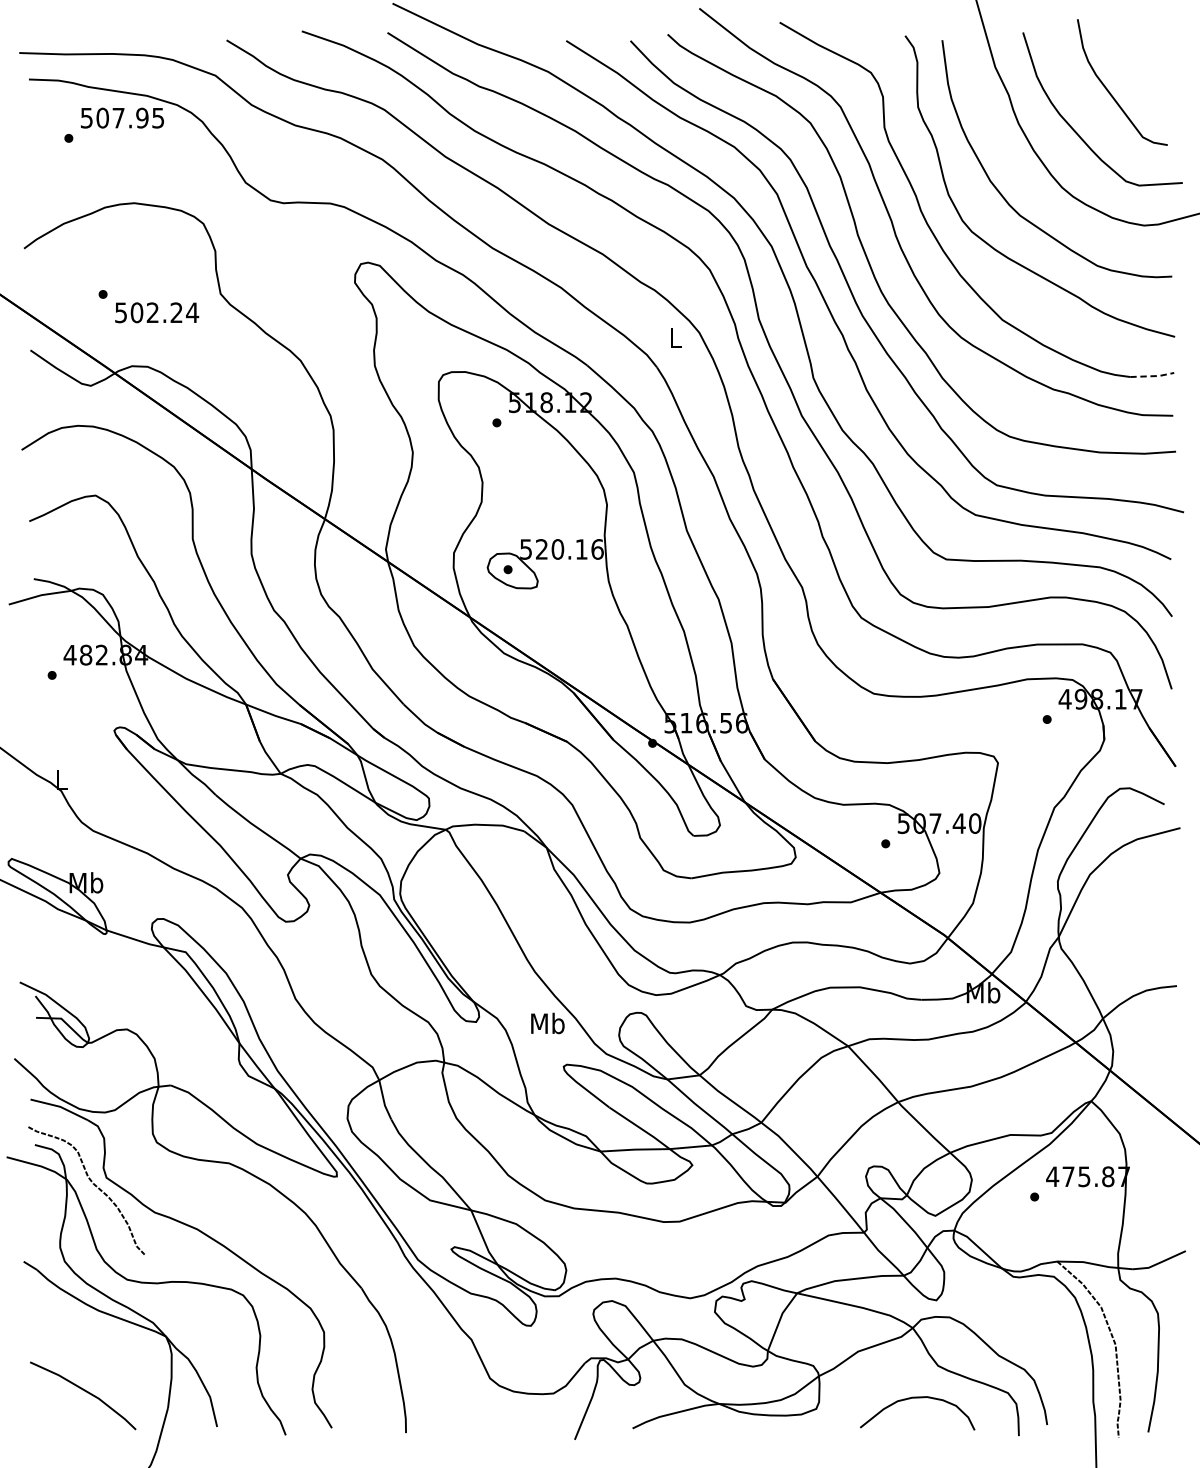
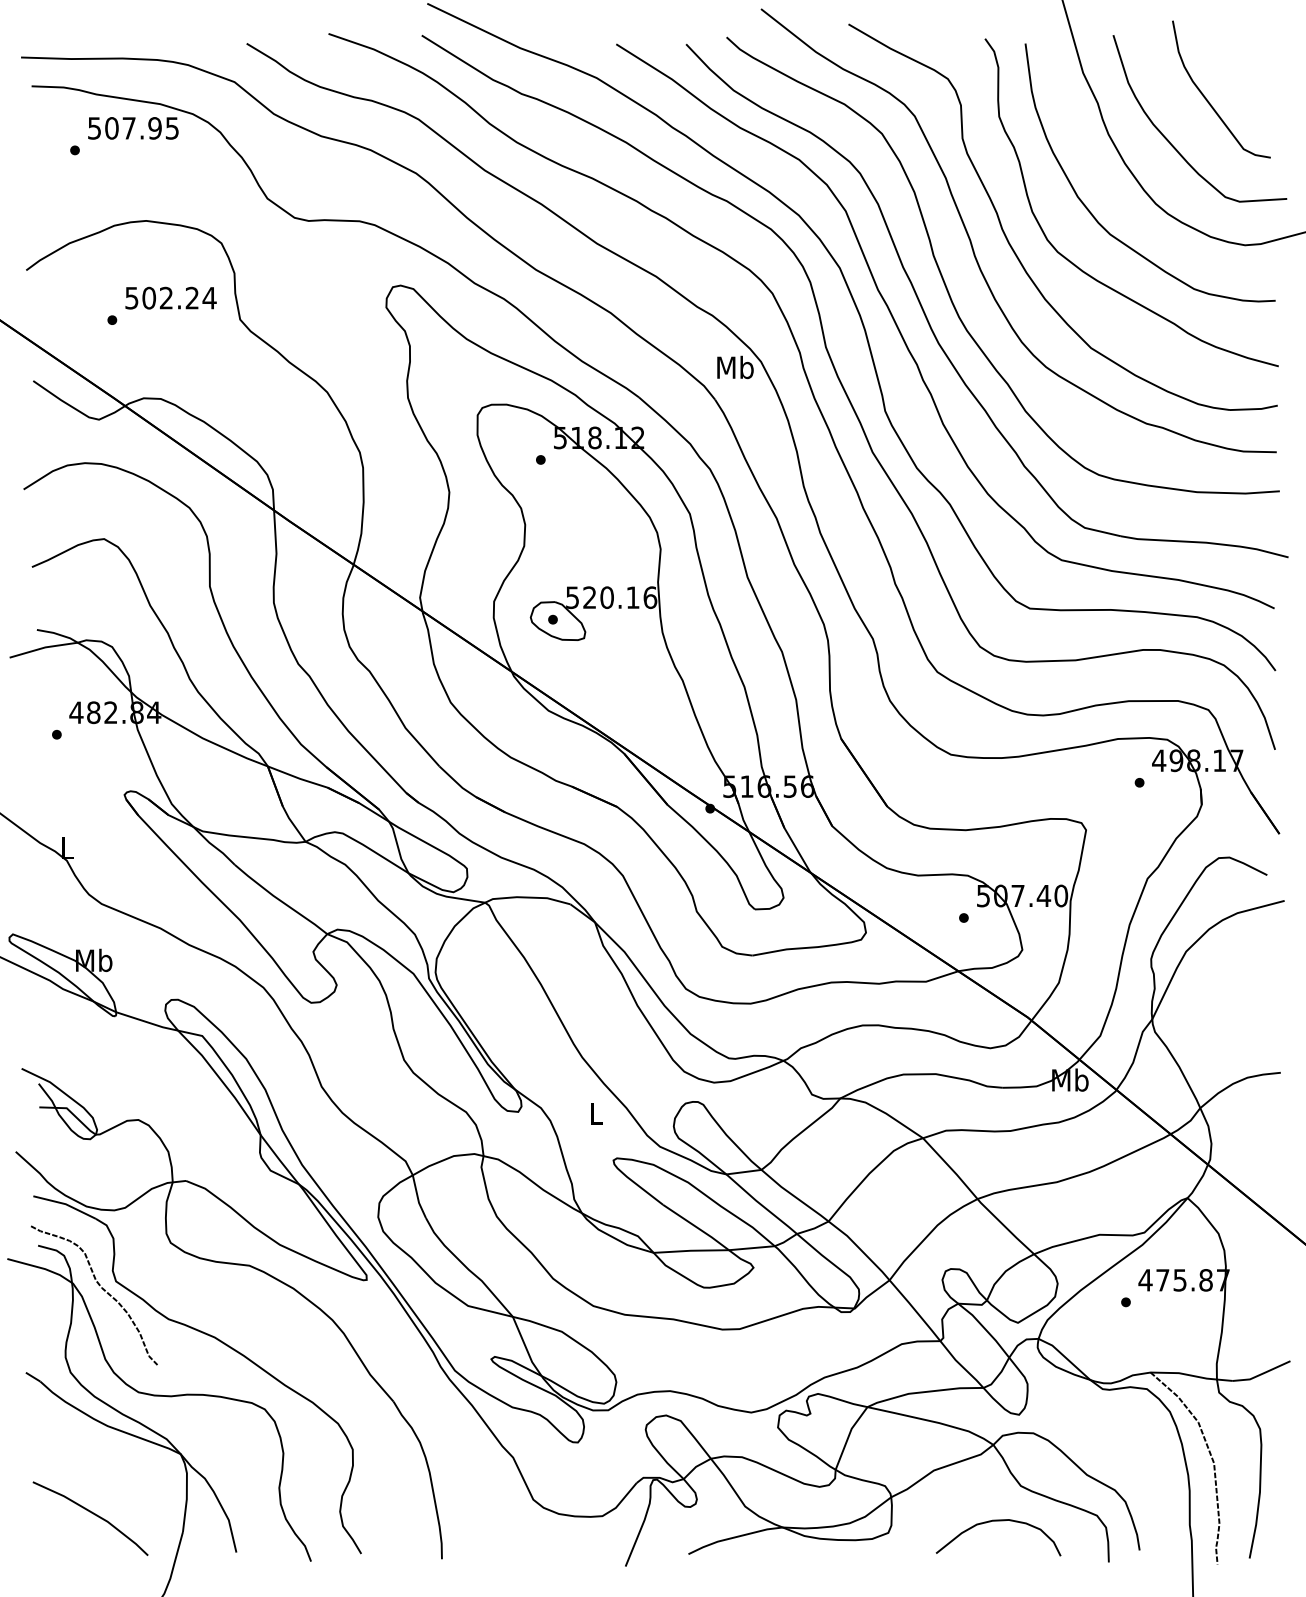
text: (156, 312) -> (170, 297), moved
text: (675, 337) -> (735, 367), L -> Mb
line: (1152, 376) -> (1254, 409), dashed -> solid
text: (548, 1023) -> (596, 1113), Mb -> L

